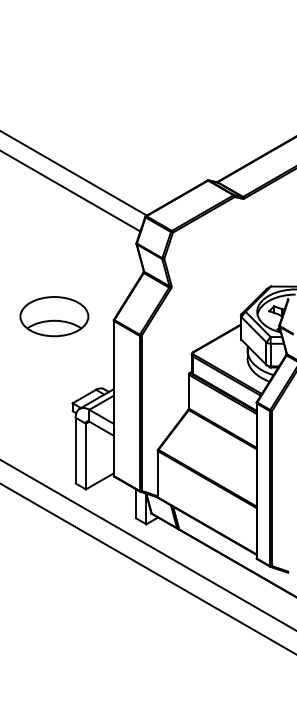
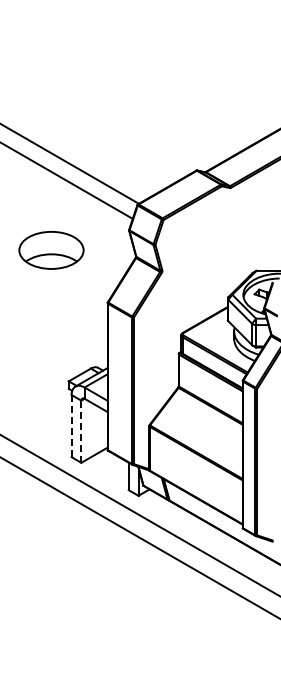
part: (54, 316) -> (51, 250), moved
line: (75, 449) -> (71, 425), solid -> dashed
line: (86, 456) -> (81, 431), solid -> dashed

